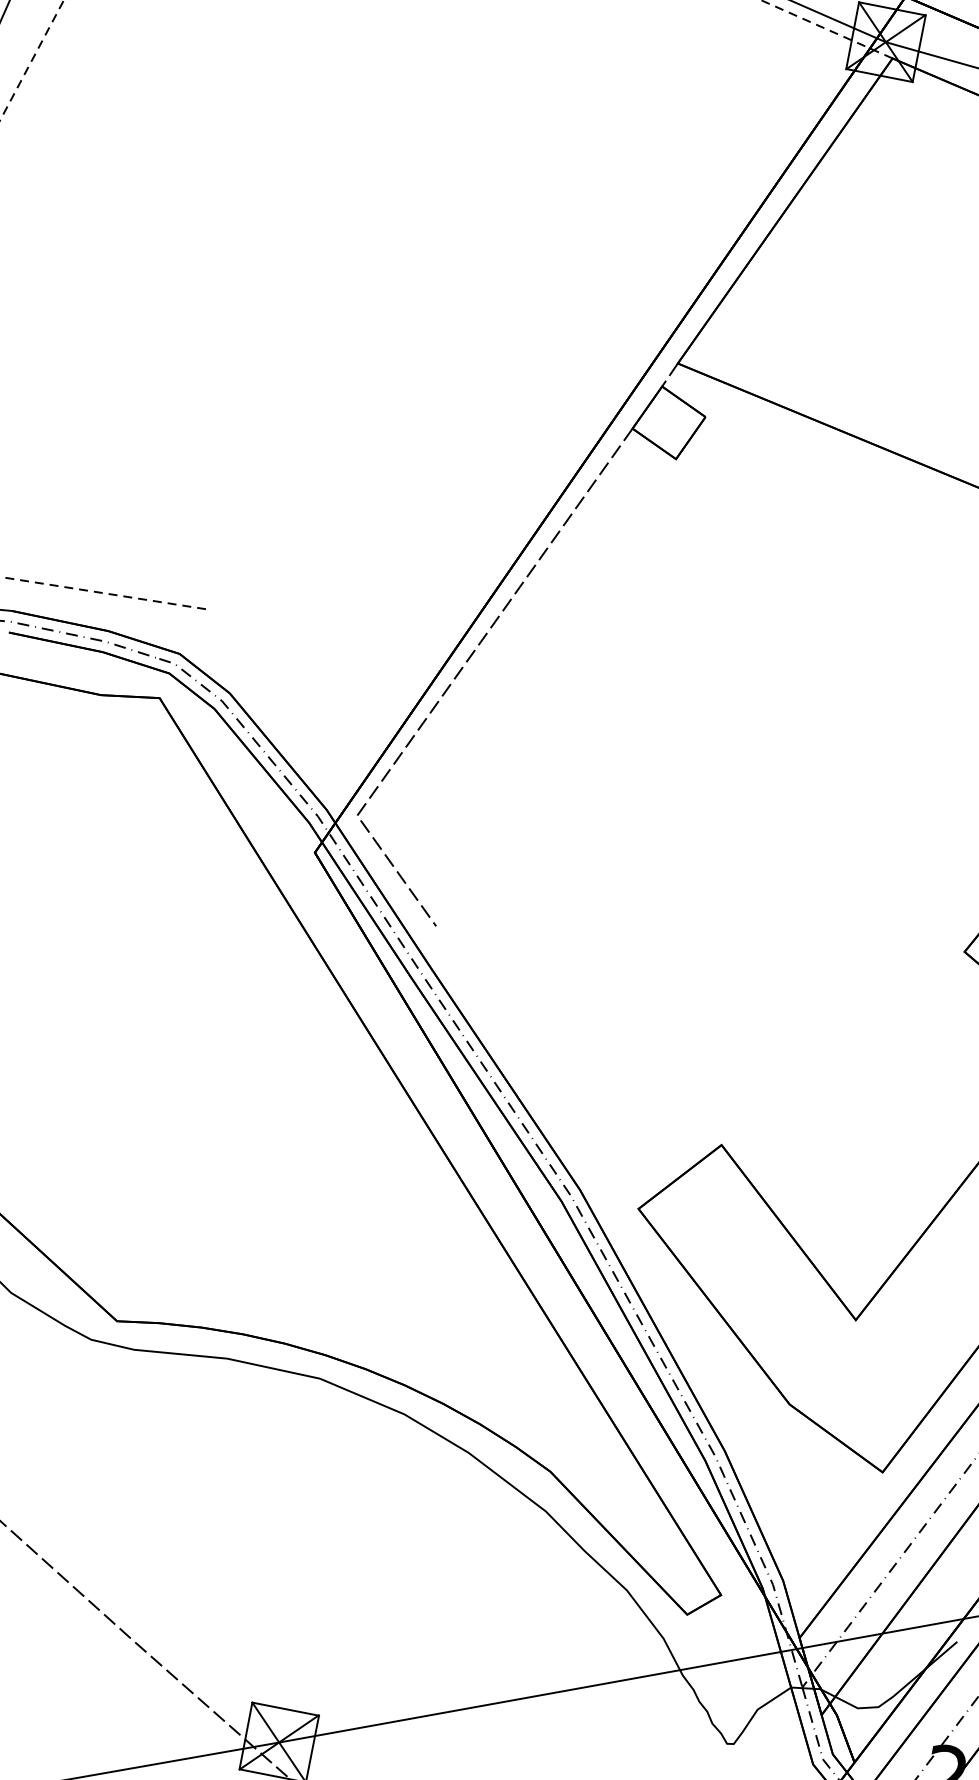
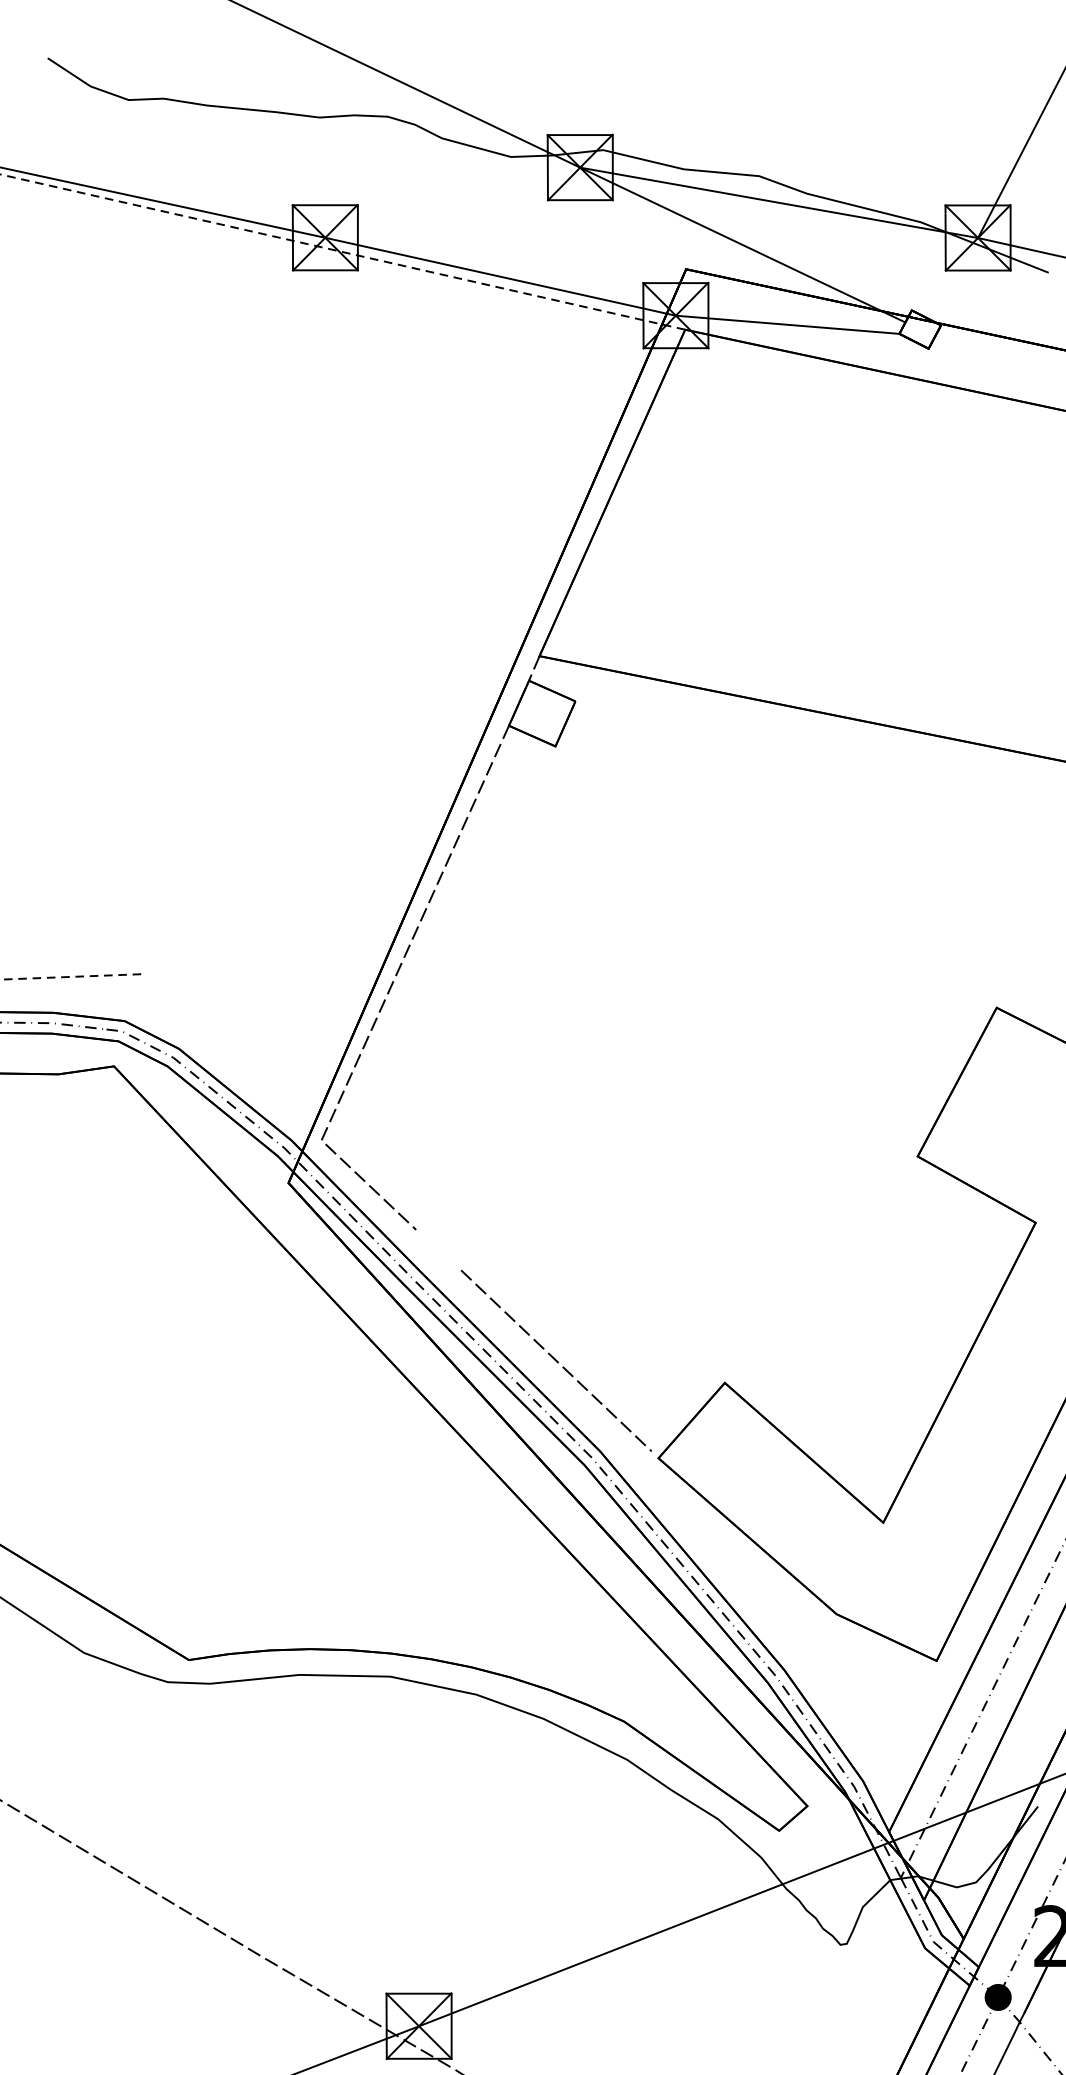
line: (553, 1088) -> (556, 1360), added

